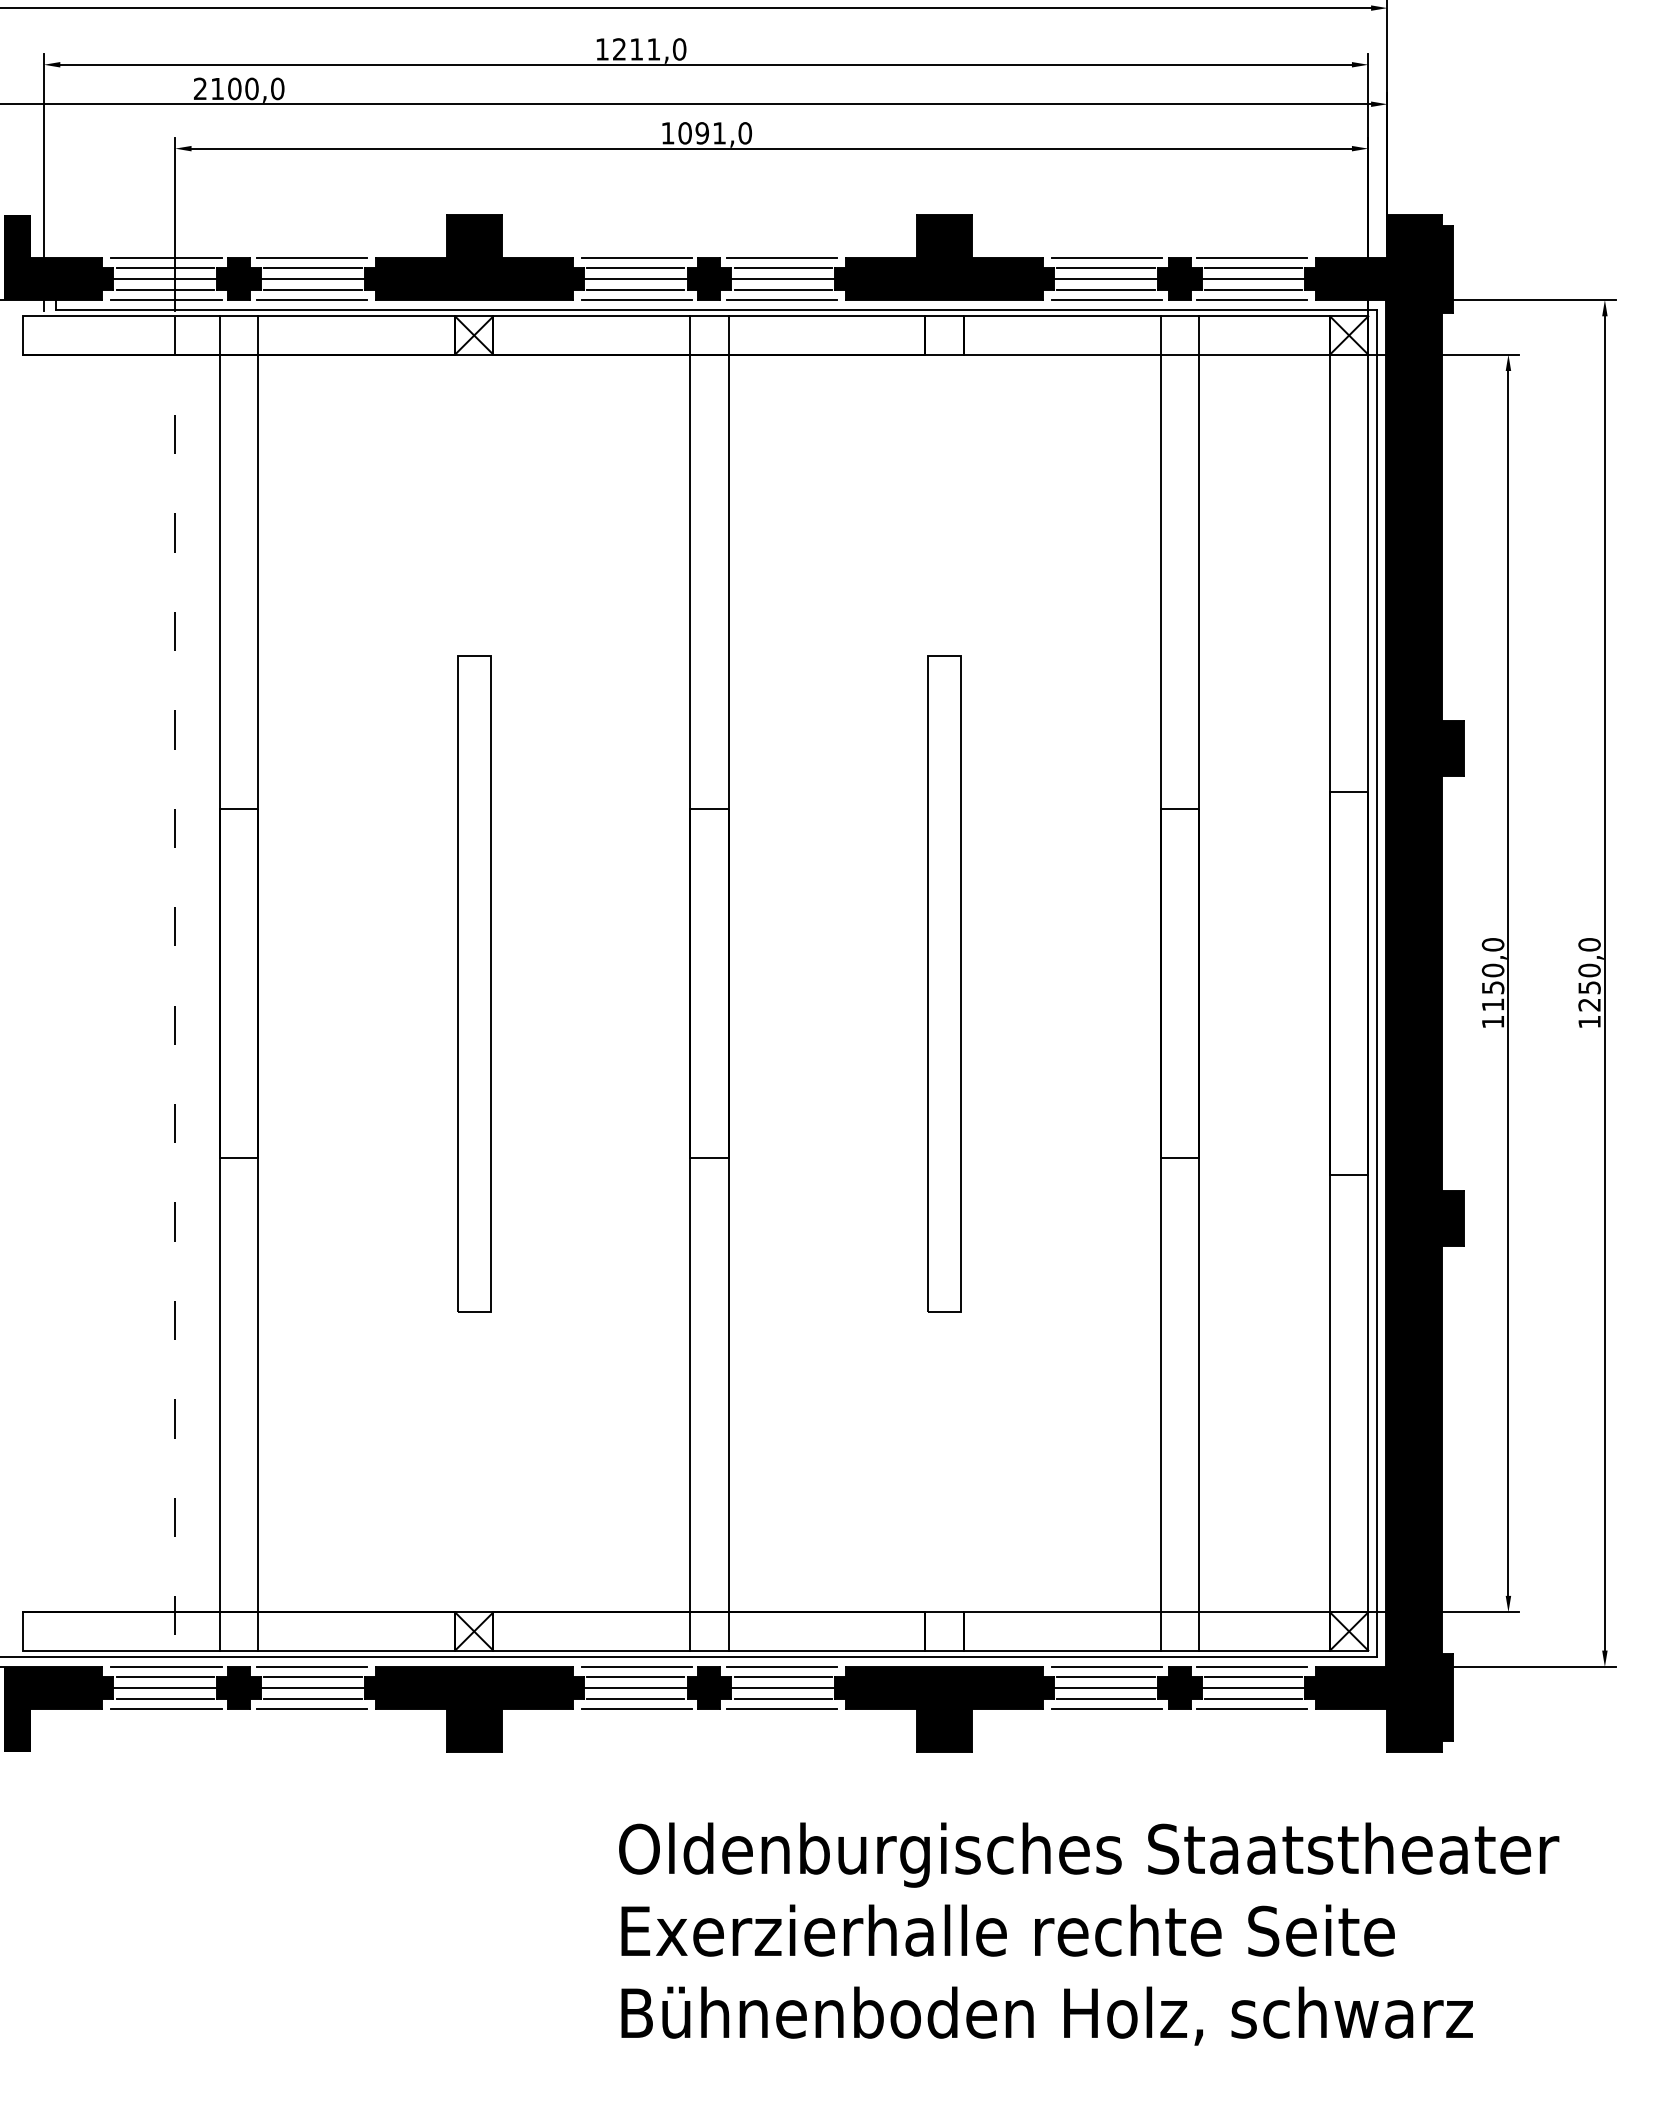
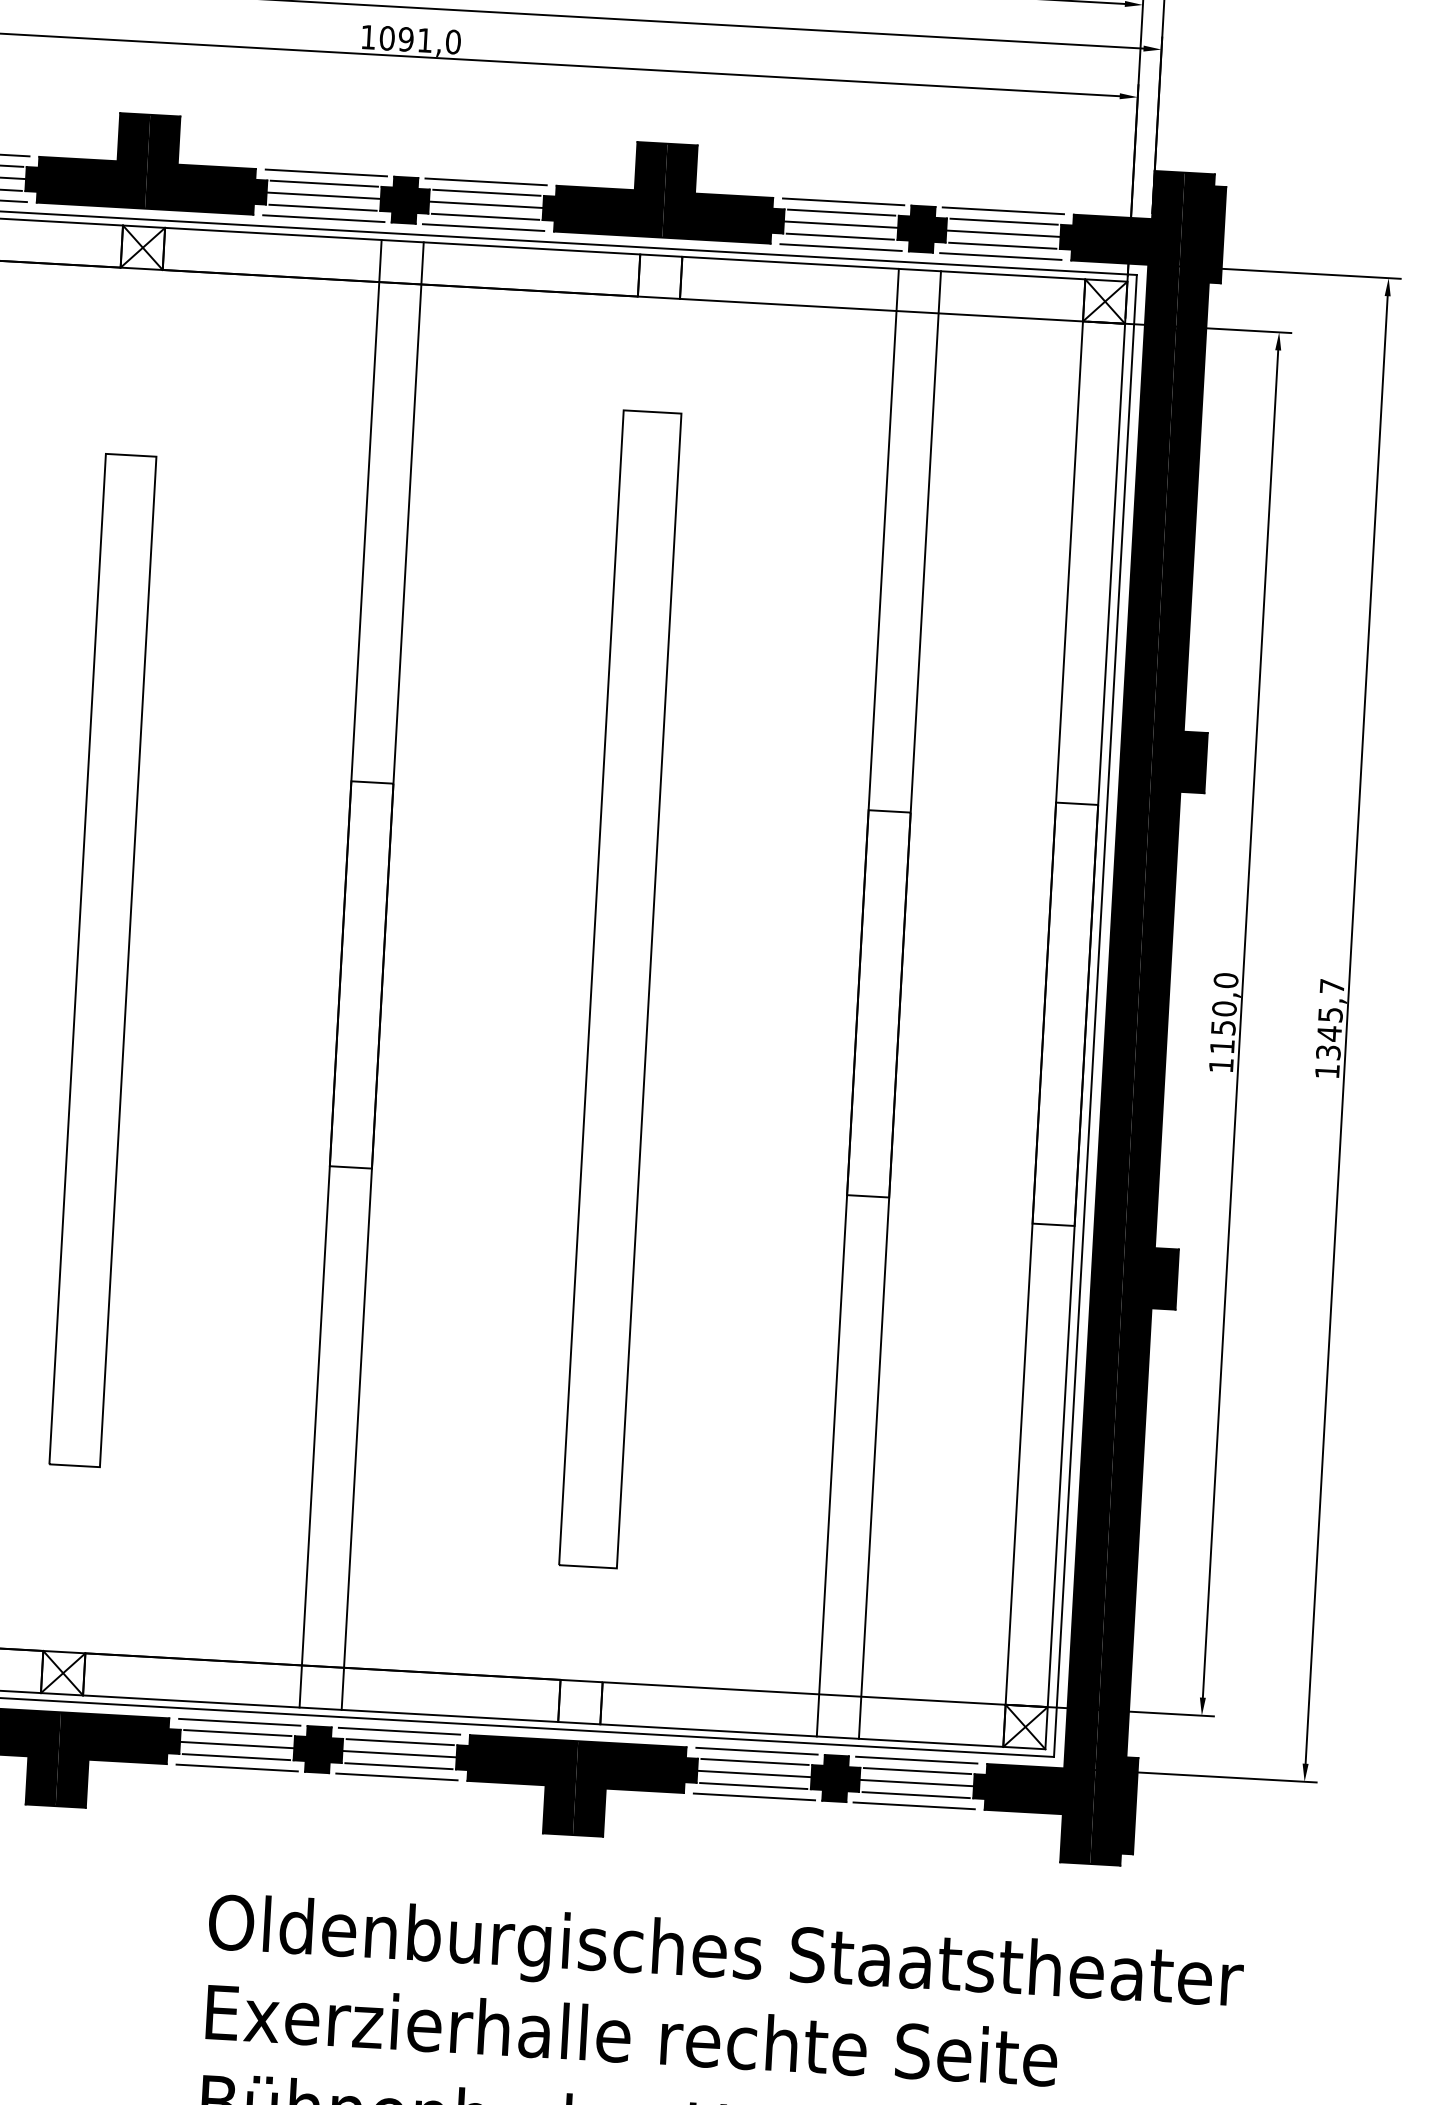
text: (1589, 974) -> (1330, 1019), 1250,0 -> 1345,7
part: (474, 983) -> (103, 960), size x1.4
part: (944, 983) -> (620, 989), size x1.6

